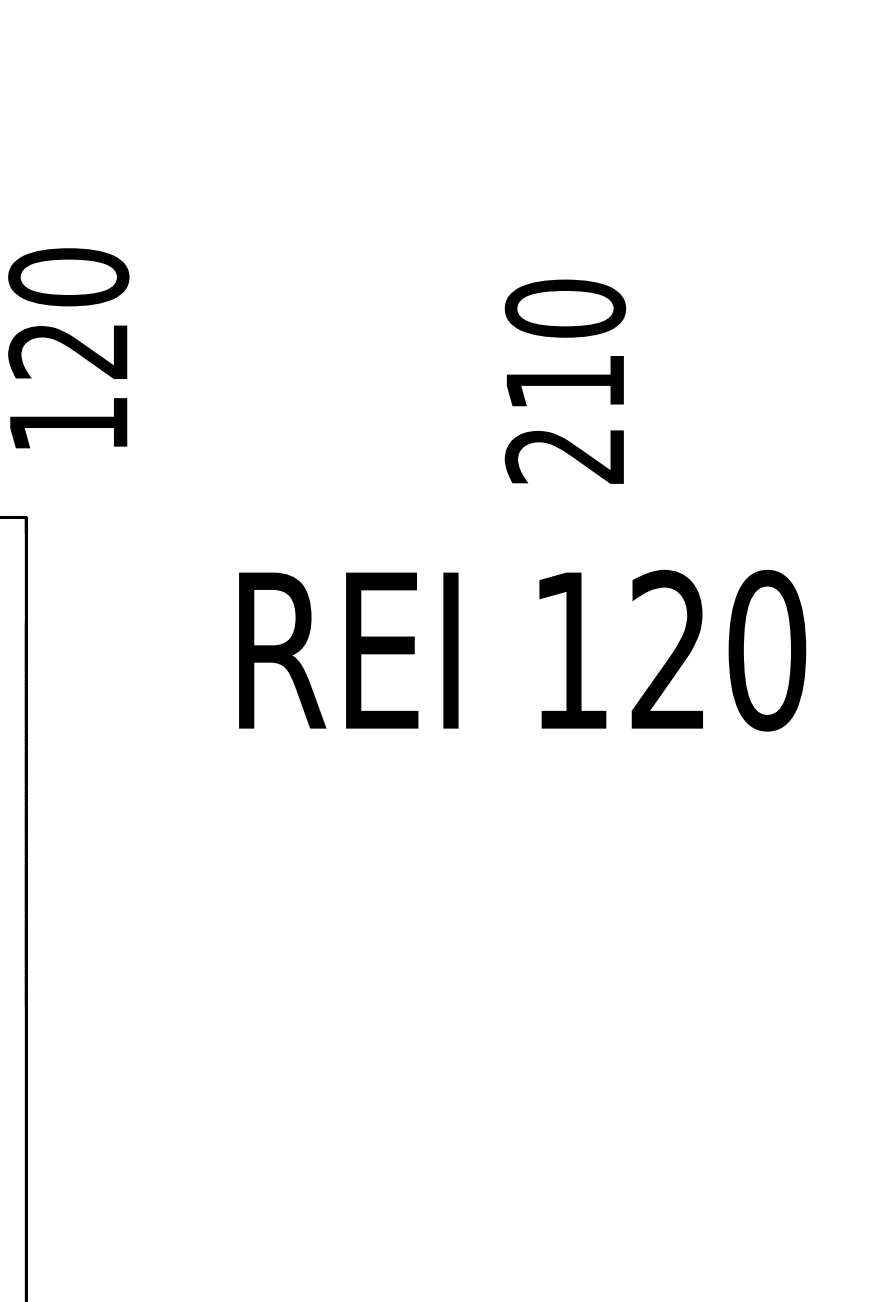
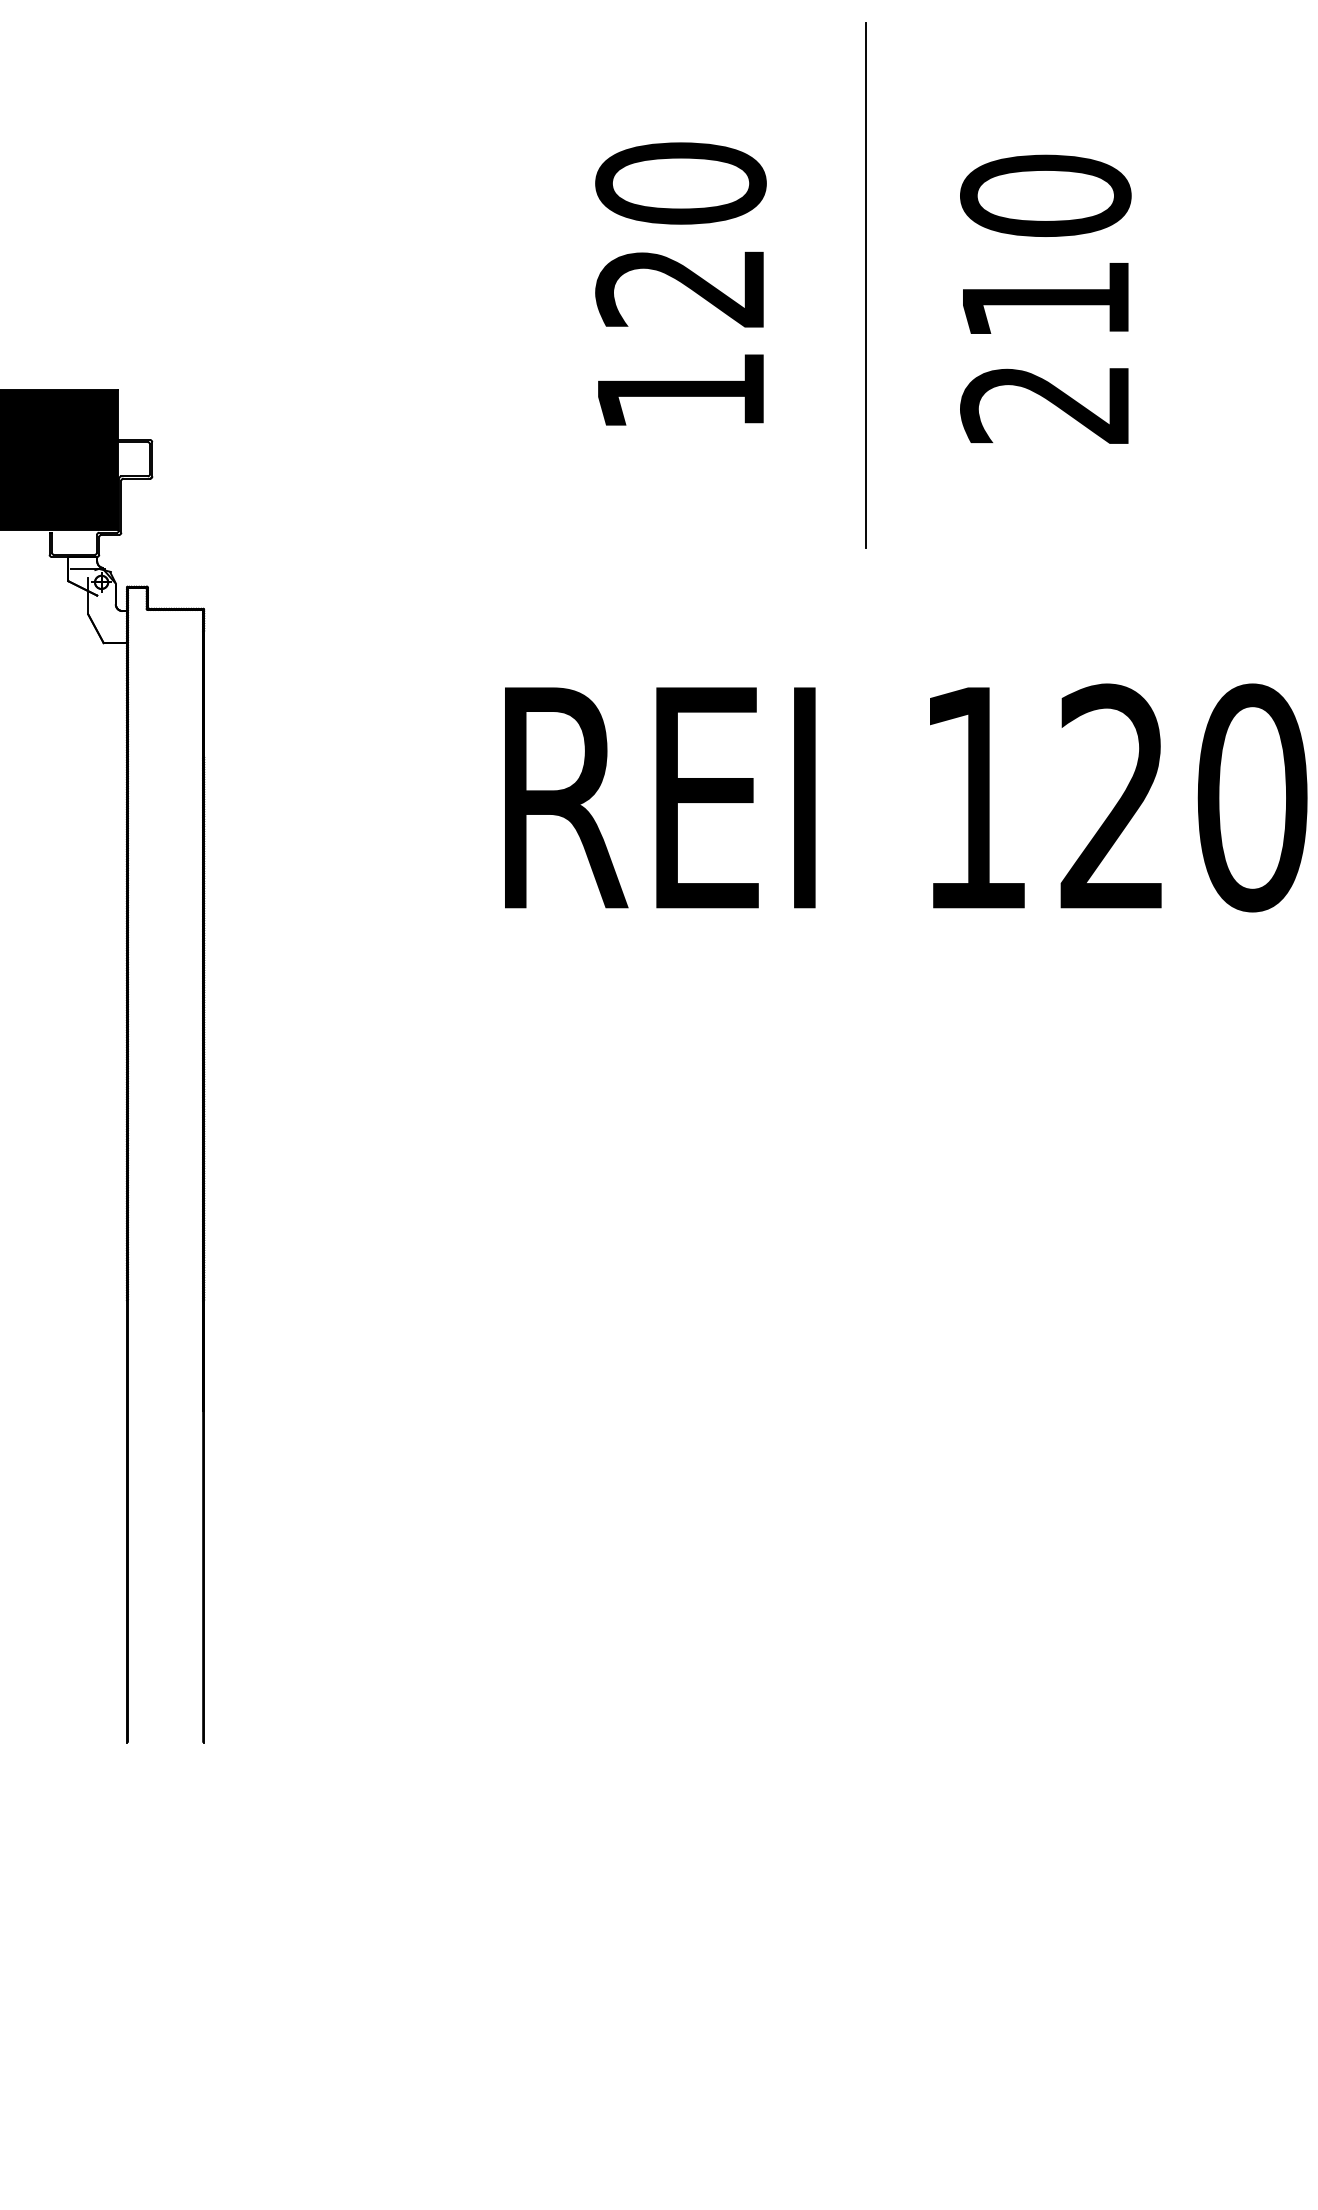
line: (493, 288) -> (865, 285), added
text: (68, 347) -> (680, 283), moved
text: (565, 381) -> (1045, 298), moved

